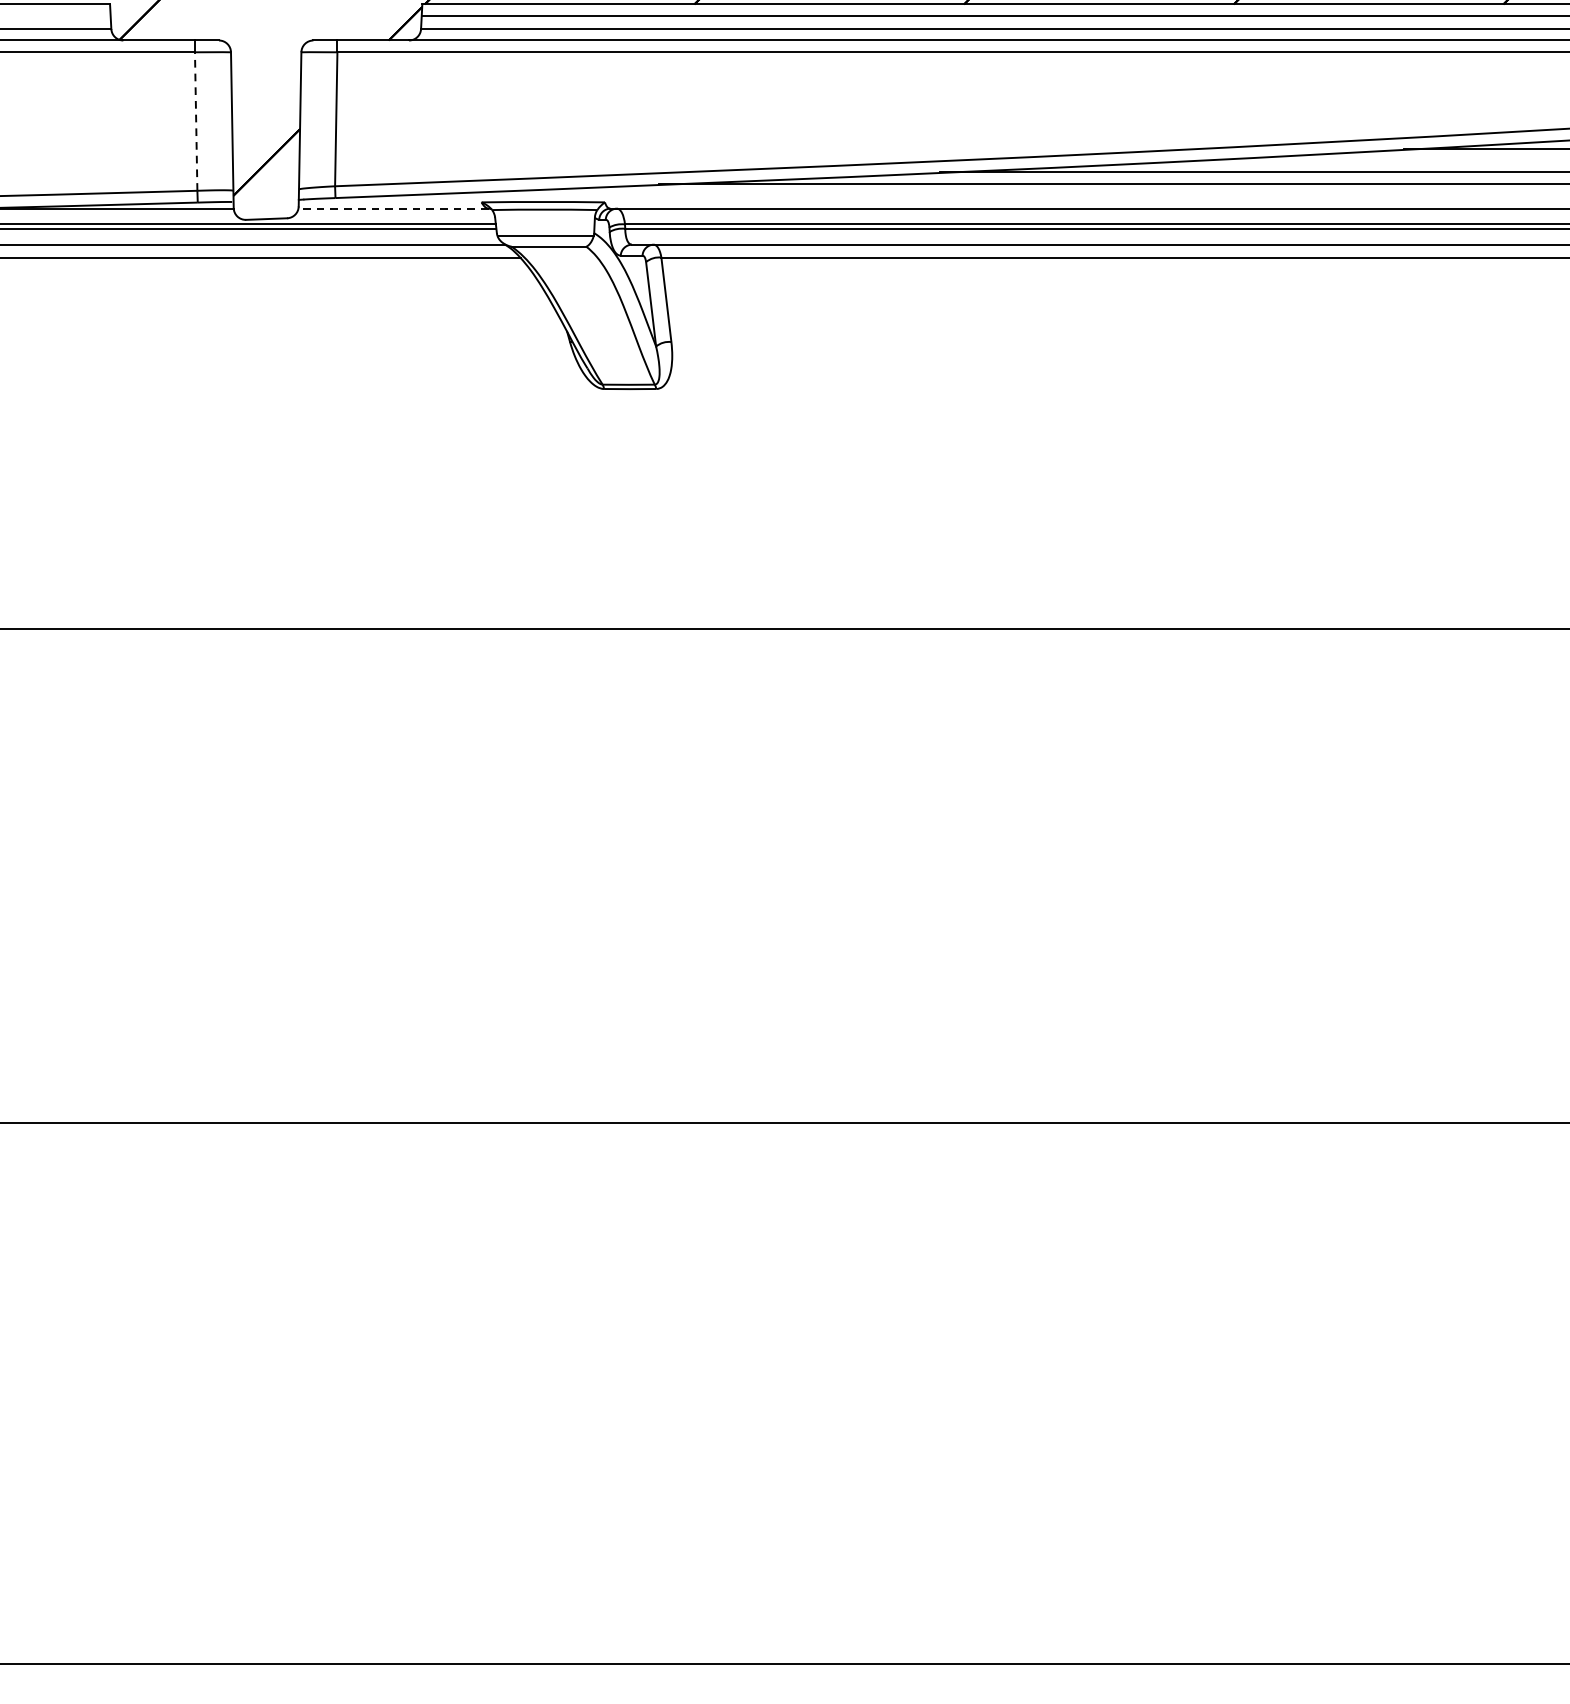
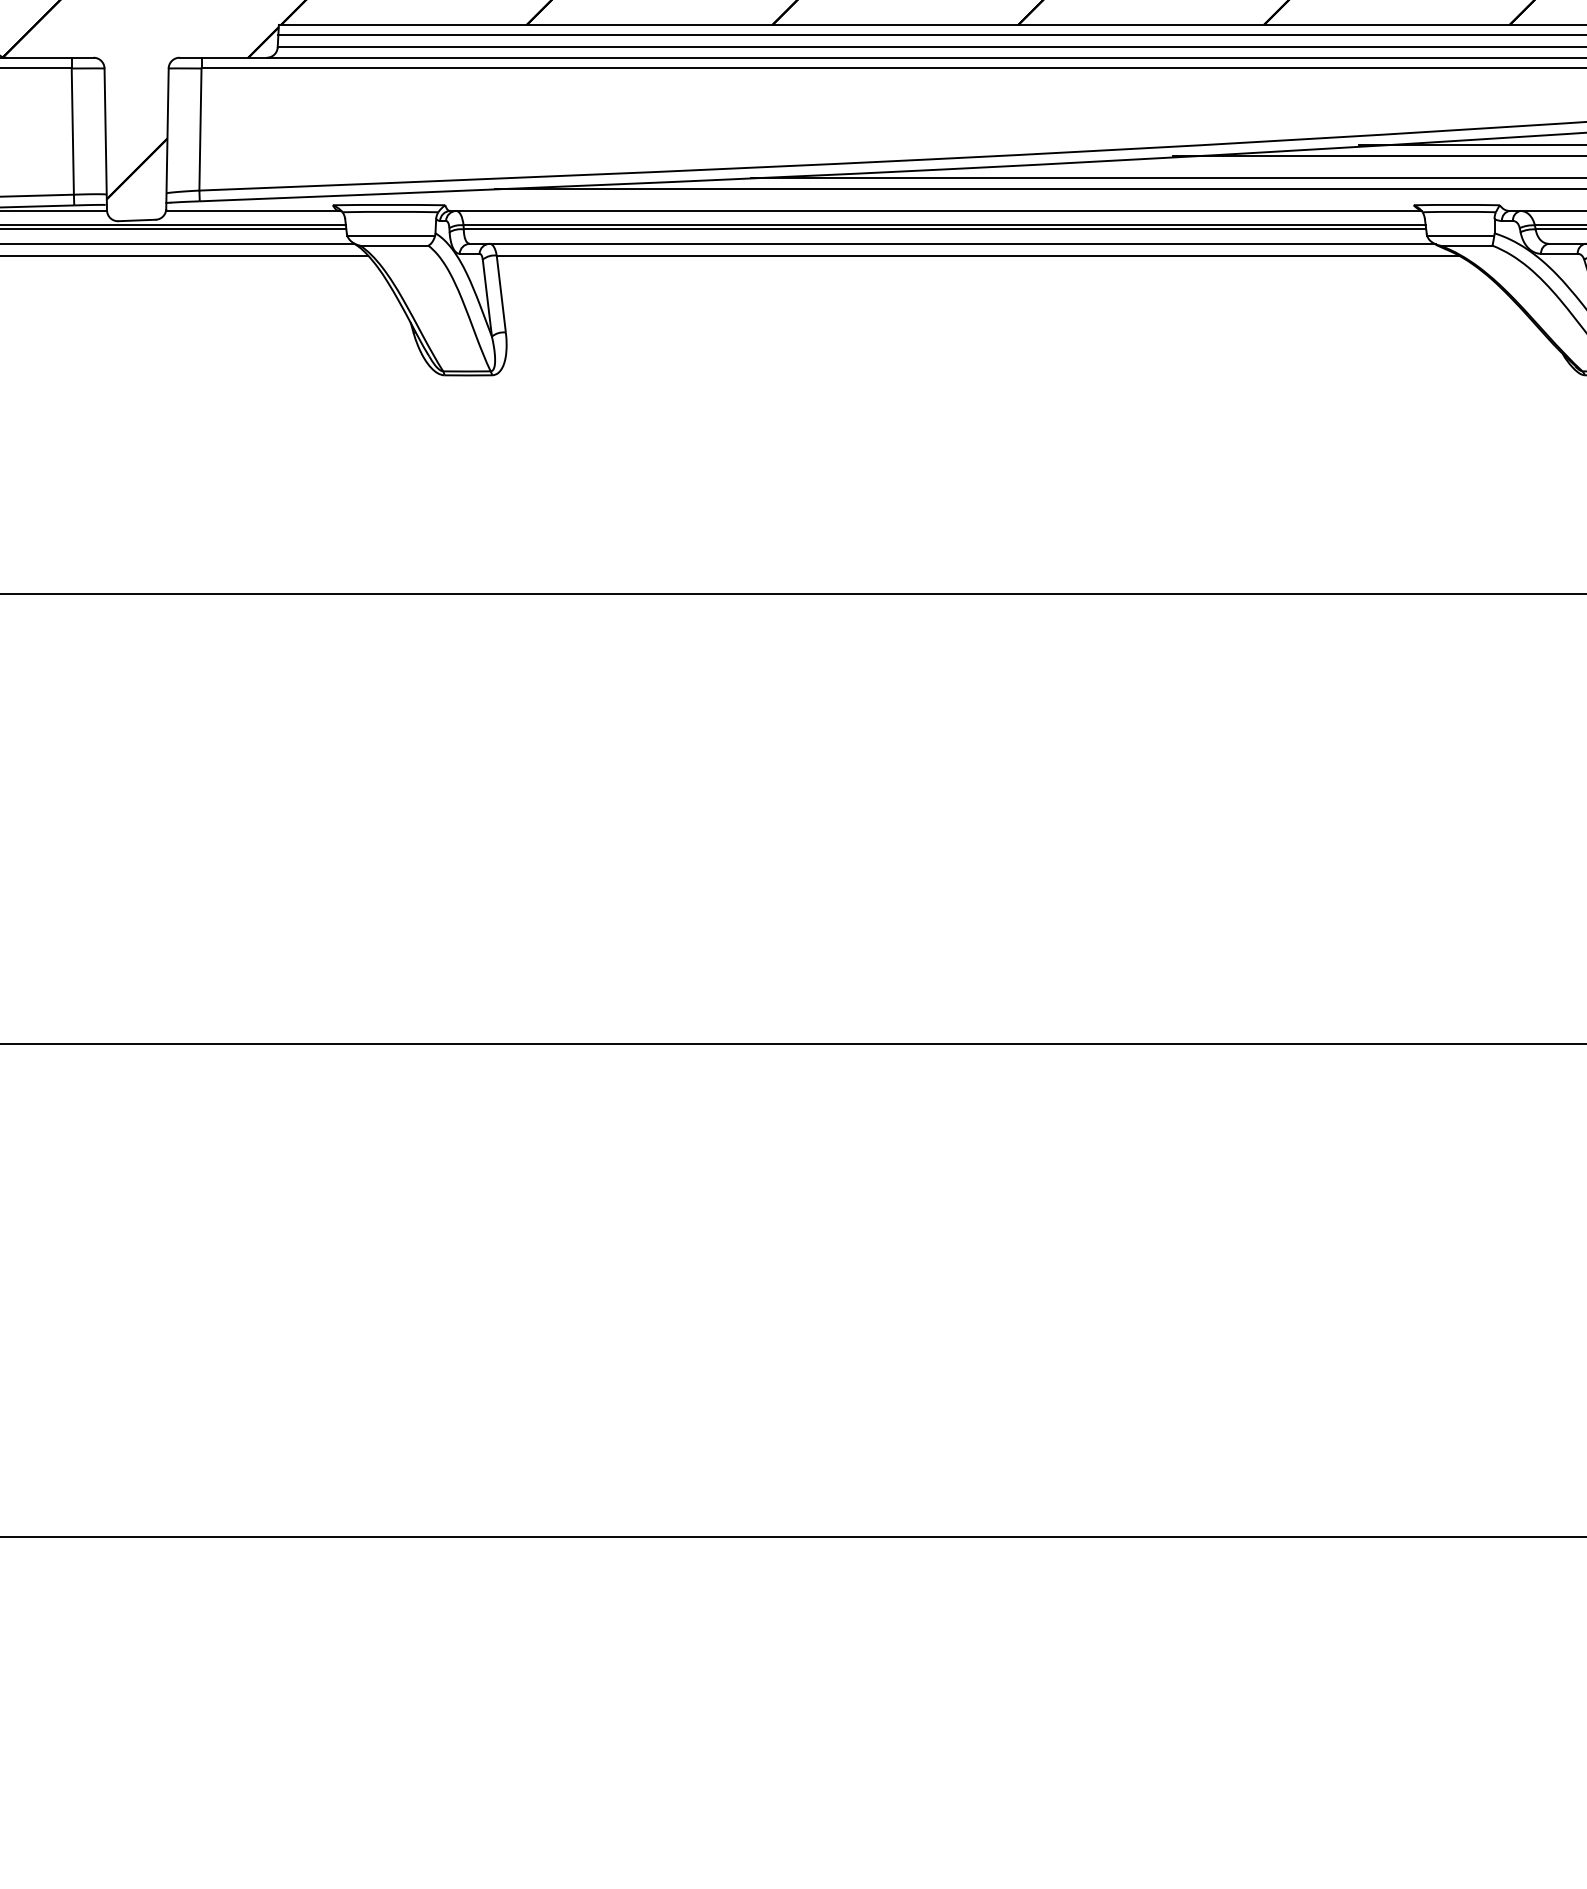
line: (195, 121) -> (72, 131), dashed -> solid
line: (393, 208) -> (252, 210), dashed -> solid

